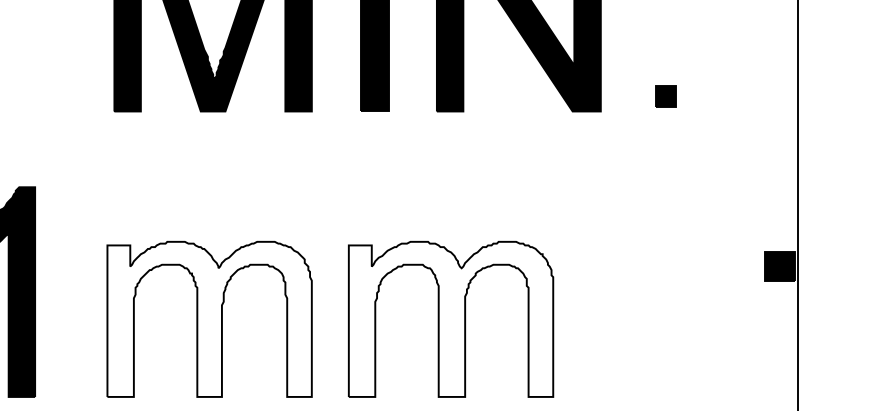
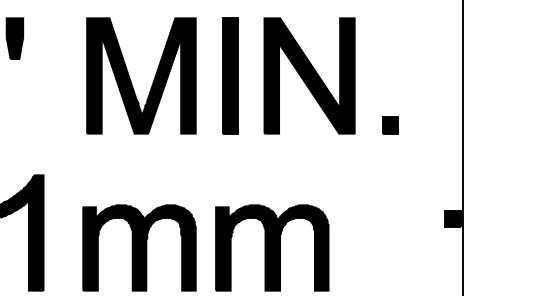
part: (665, 96) -> (390, 125), size x1.43
fill: (209, 318) -> (139, 247), added
fill: (451, 318) -> (272, 247), added

